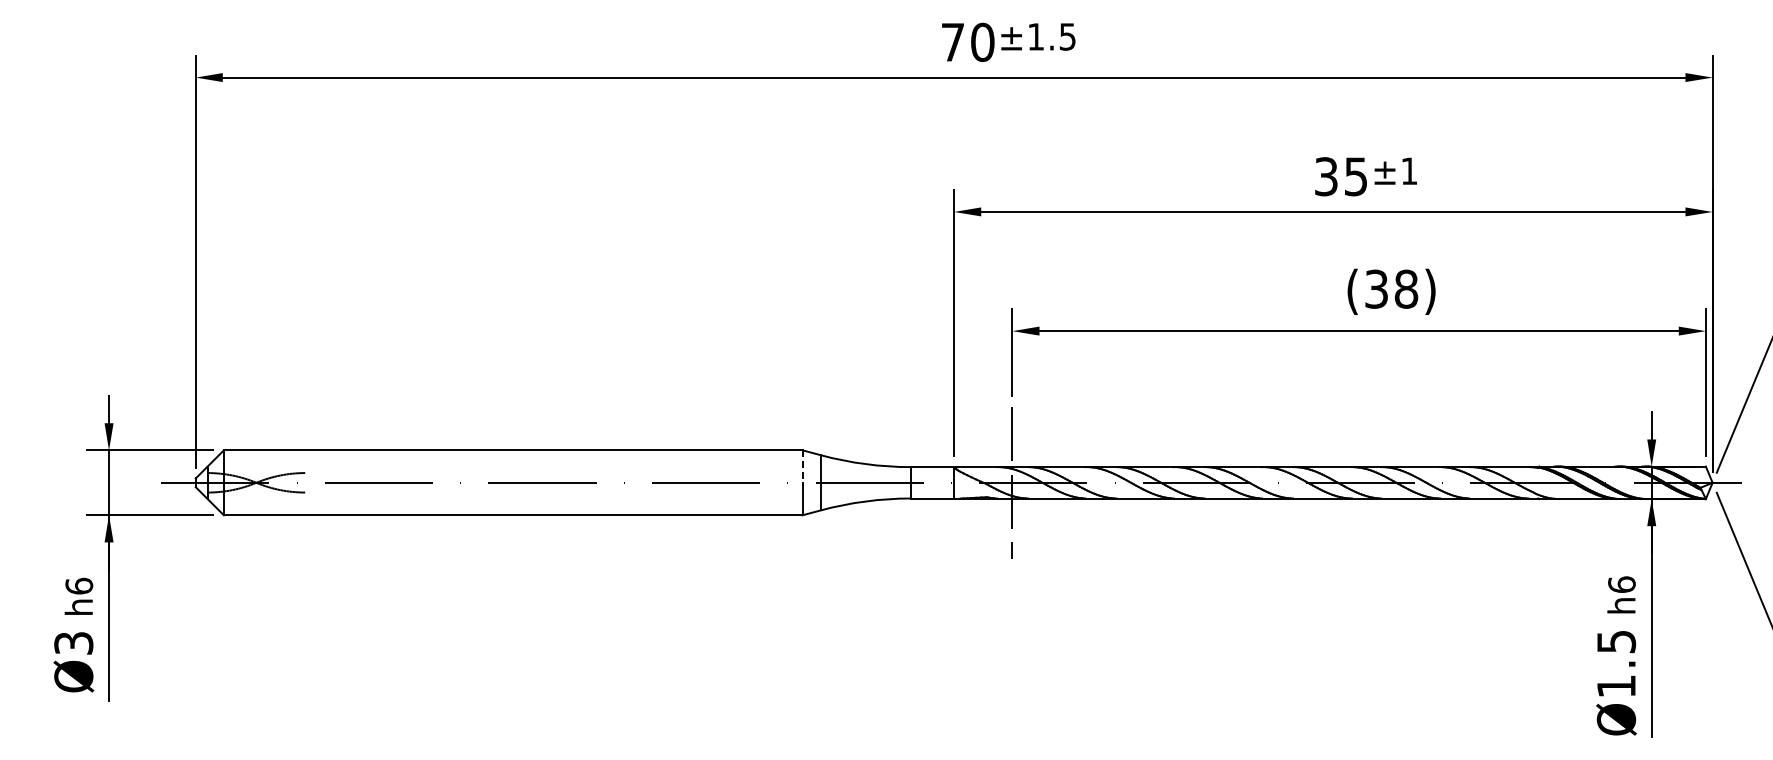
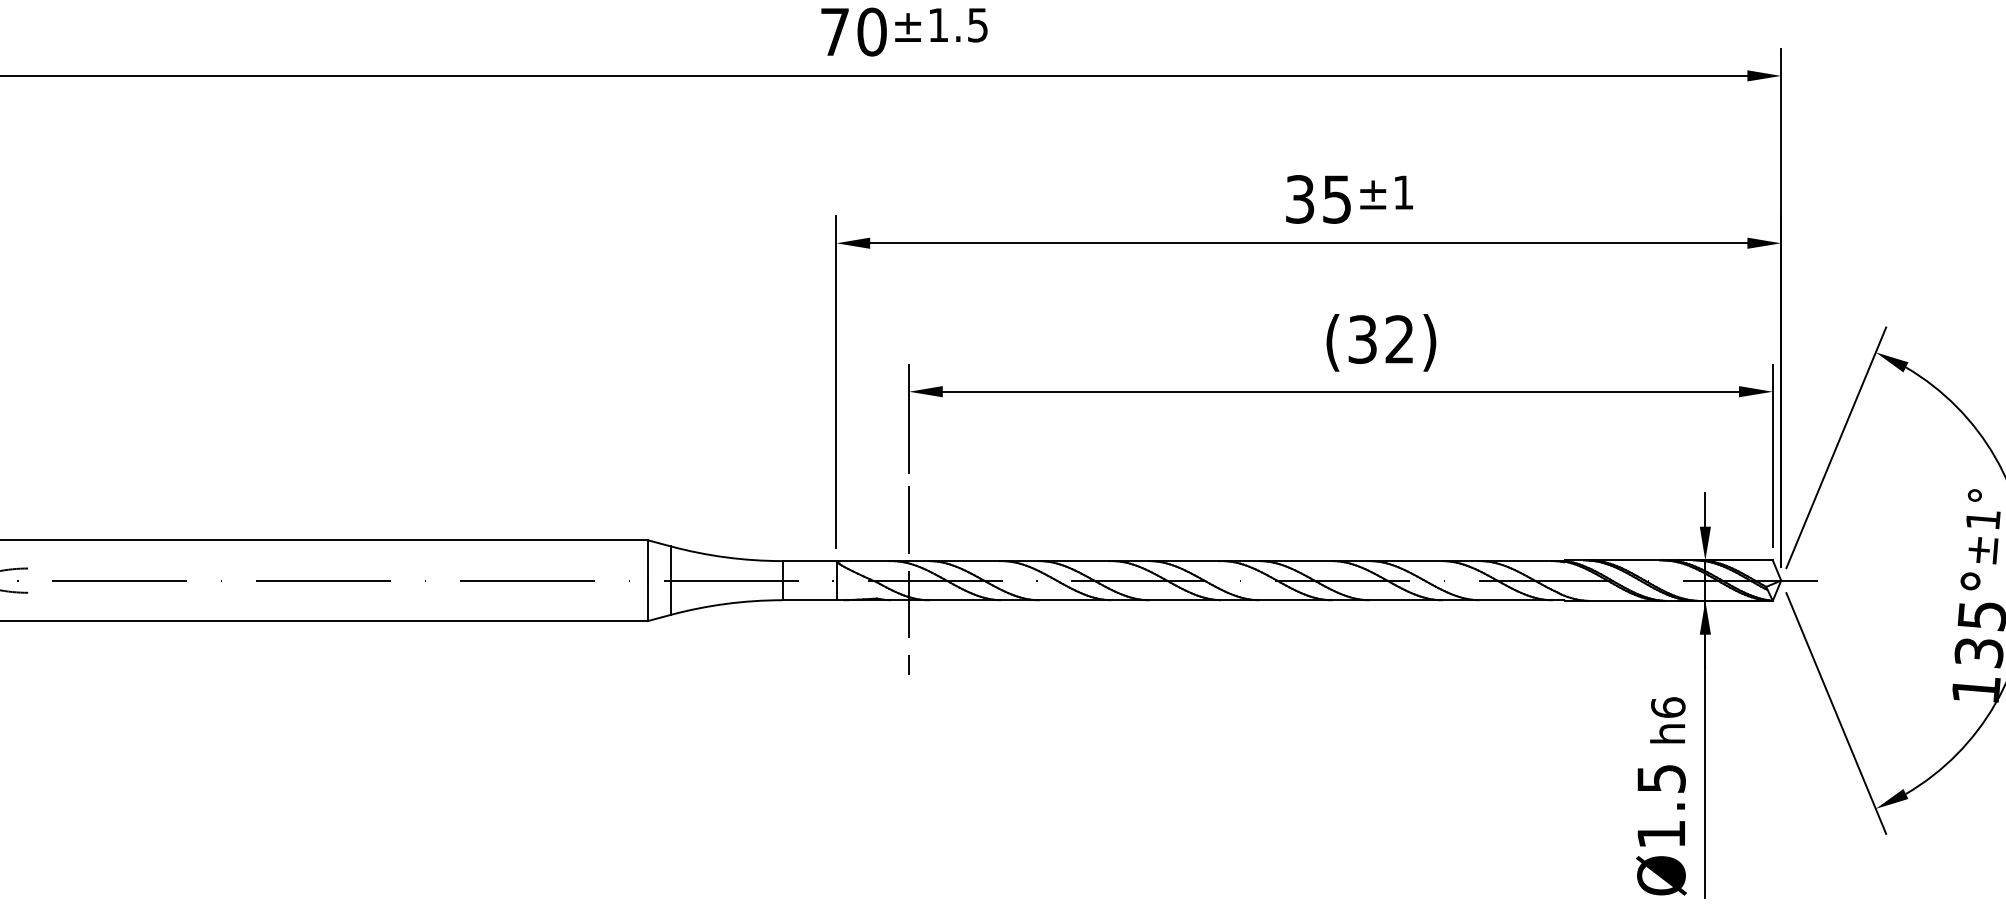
text: (1406, 288) -> (1399, 338), (38) -> (32)
line: (802, 467) -> (647, 561), dashed -> solid

